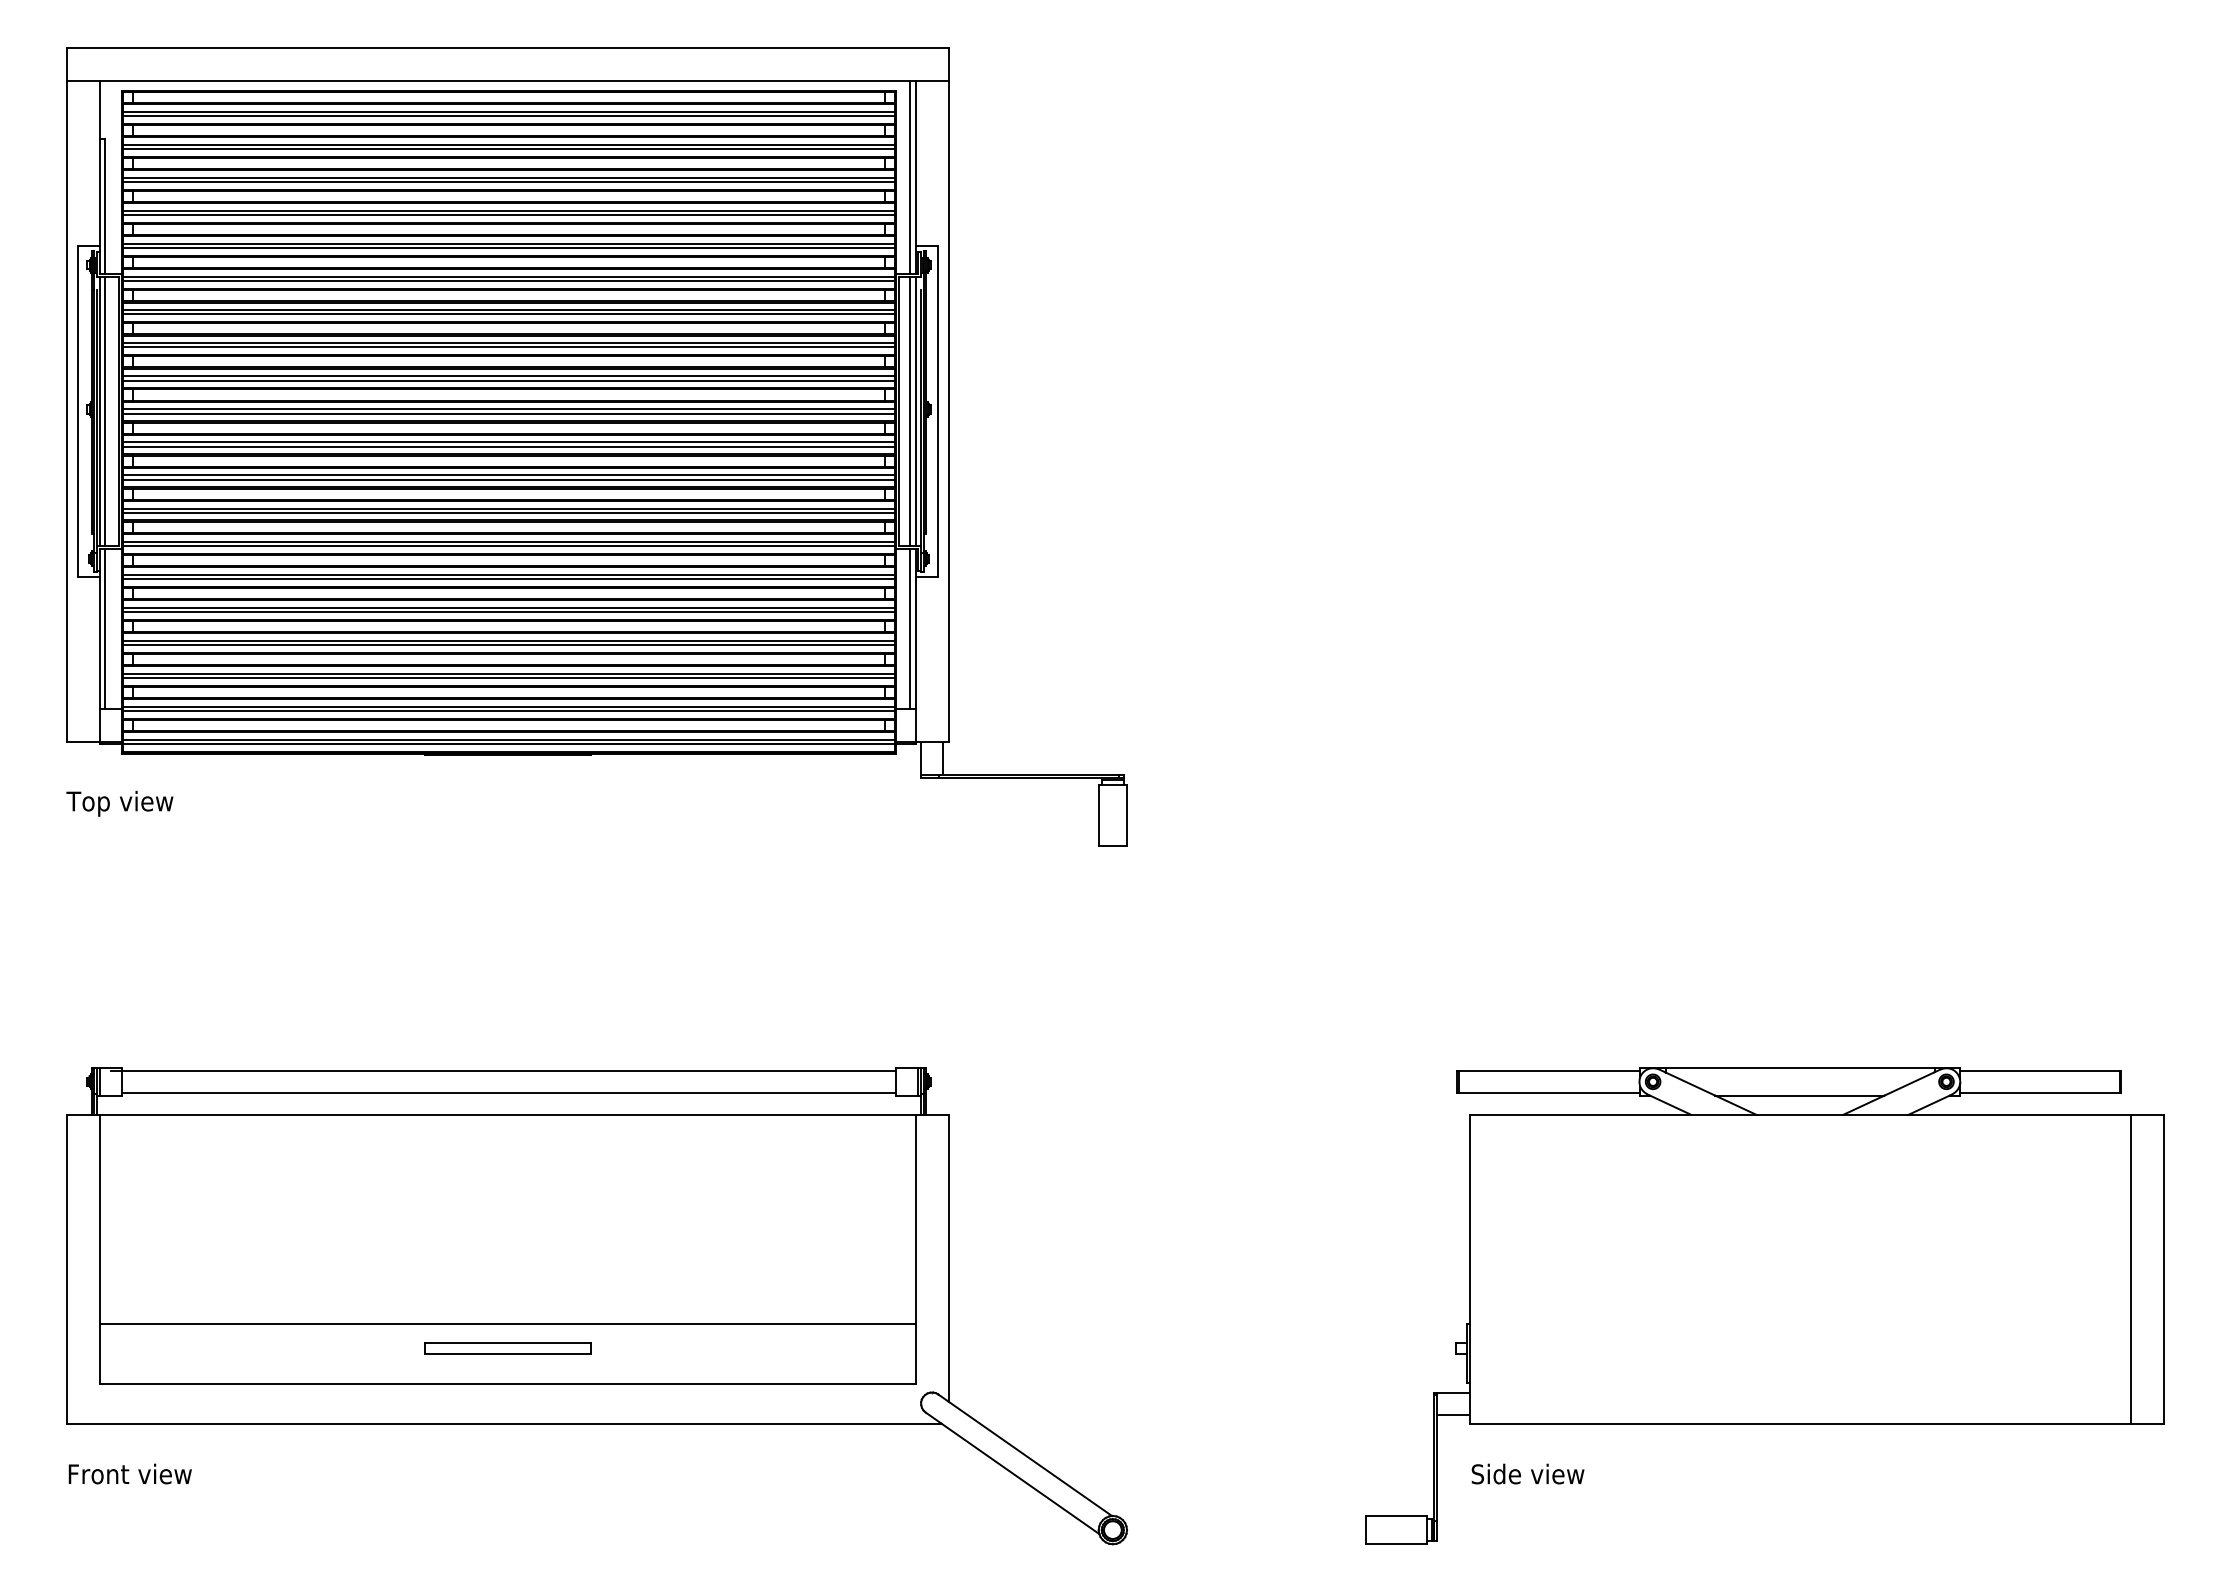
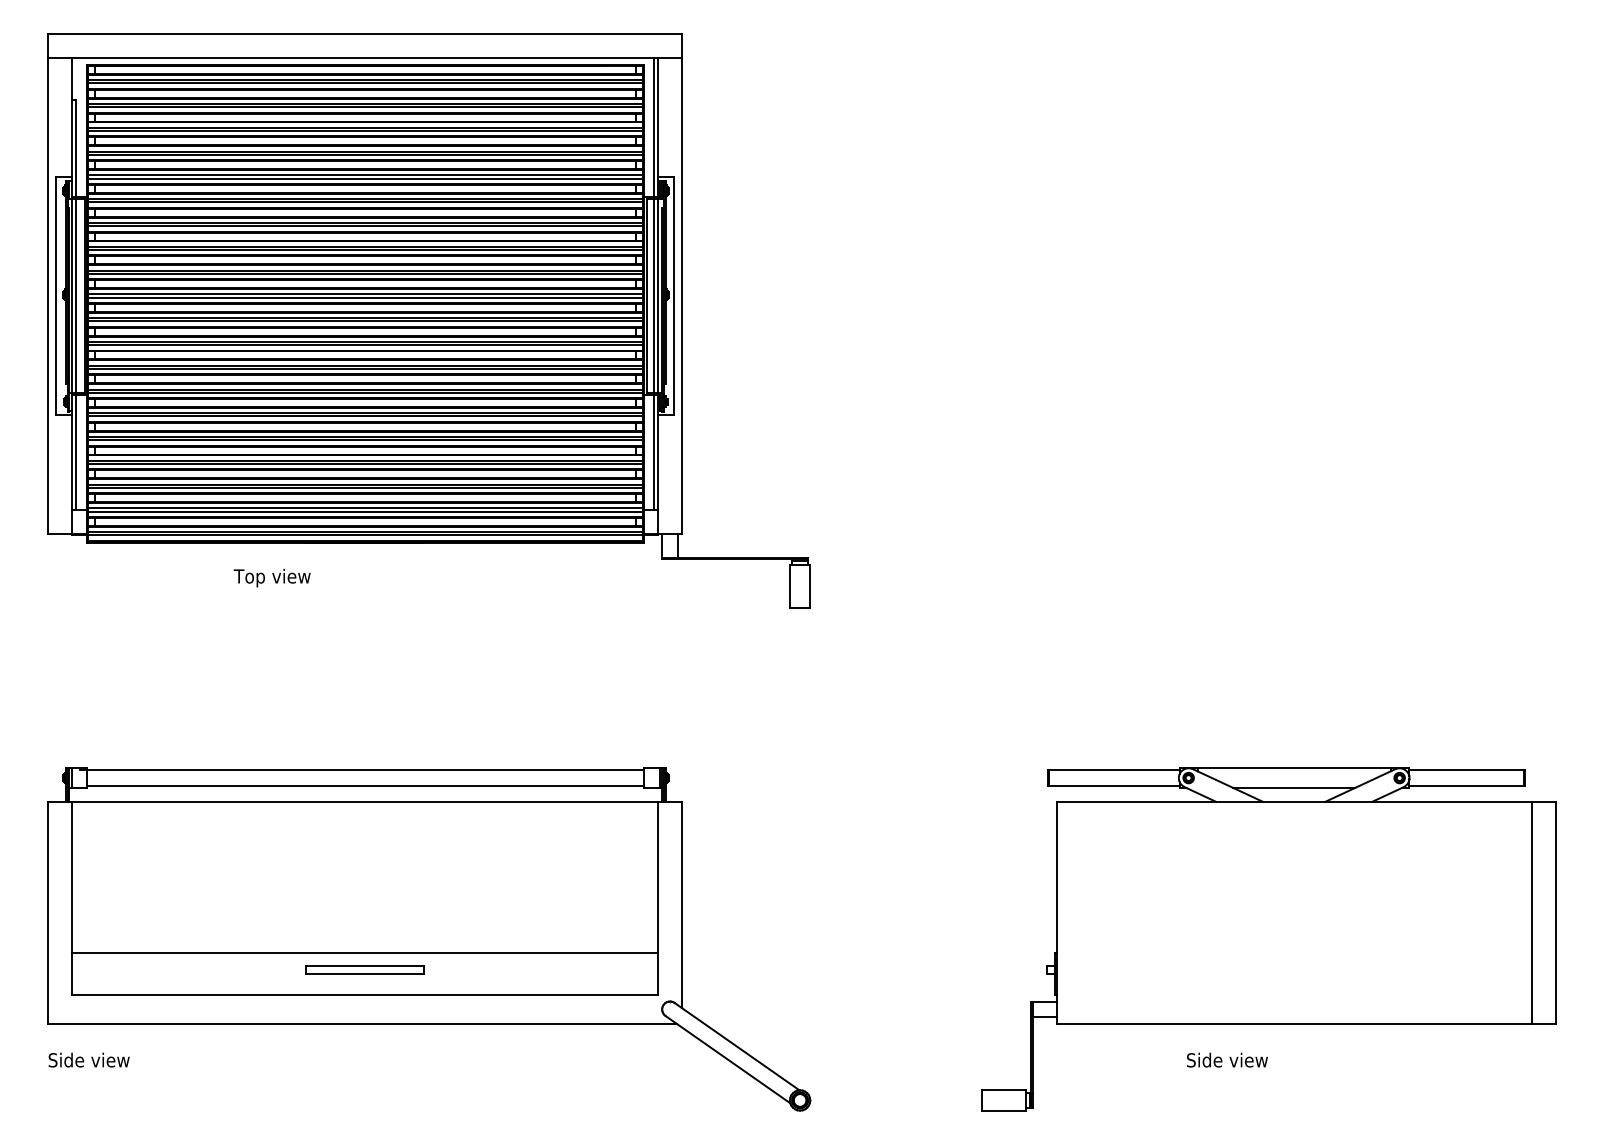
text: (119, 803) -> (271, 577), moved
text: (129, 1473) -> (92, 1059), Front view -> Side view
text: (1527, 1473) -> (1227, 1059), moved

